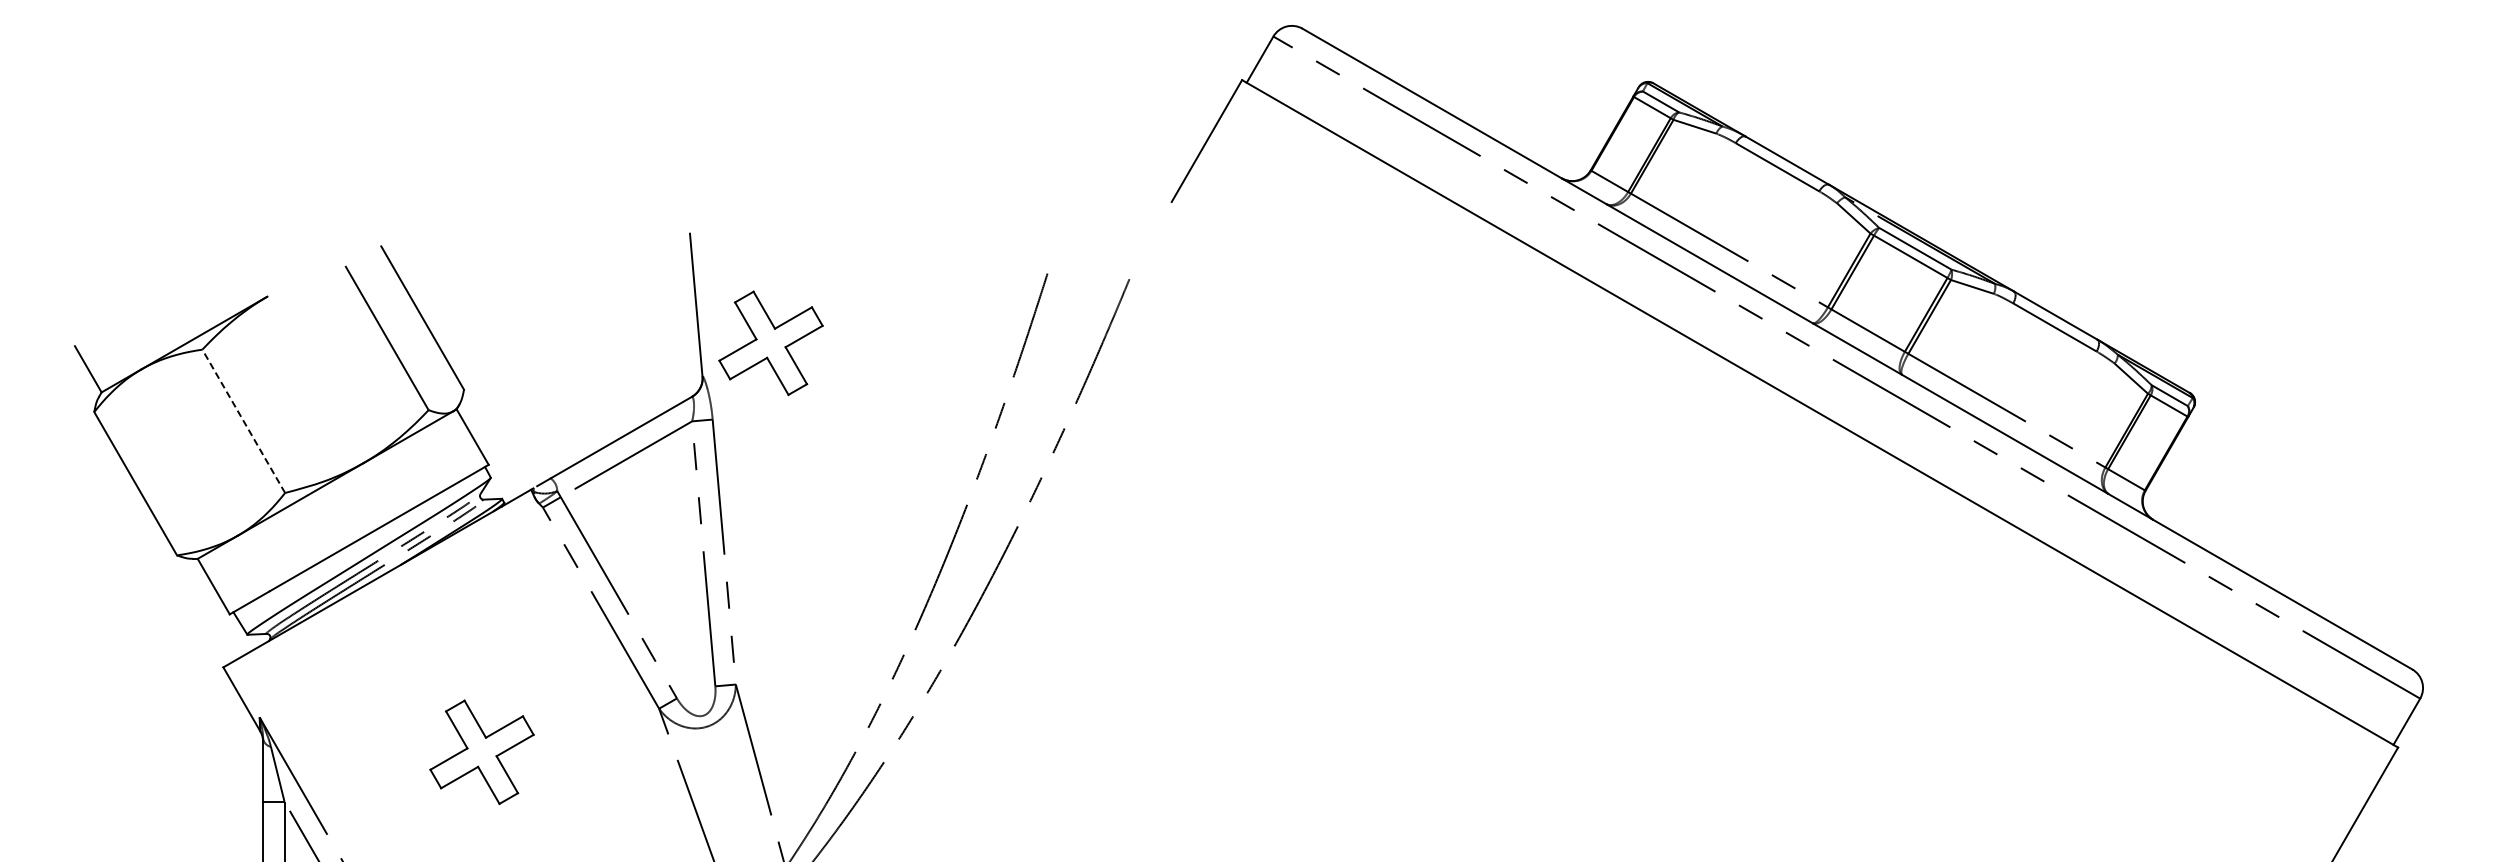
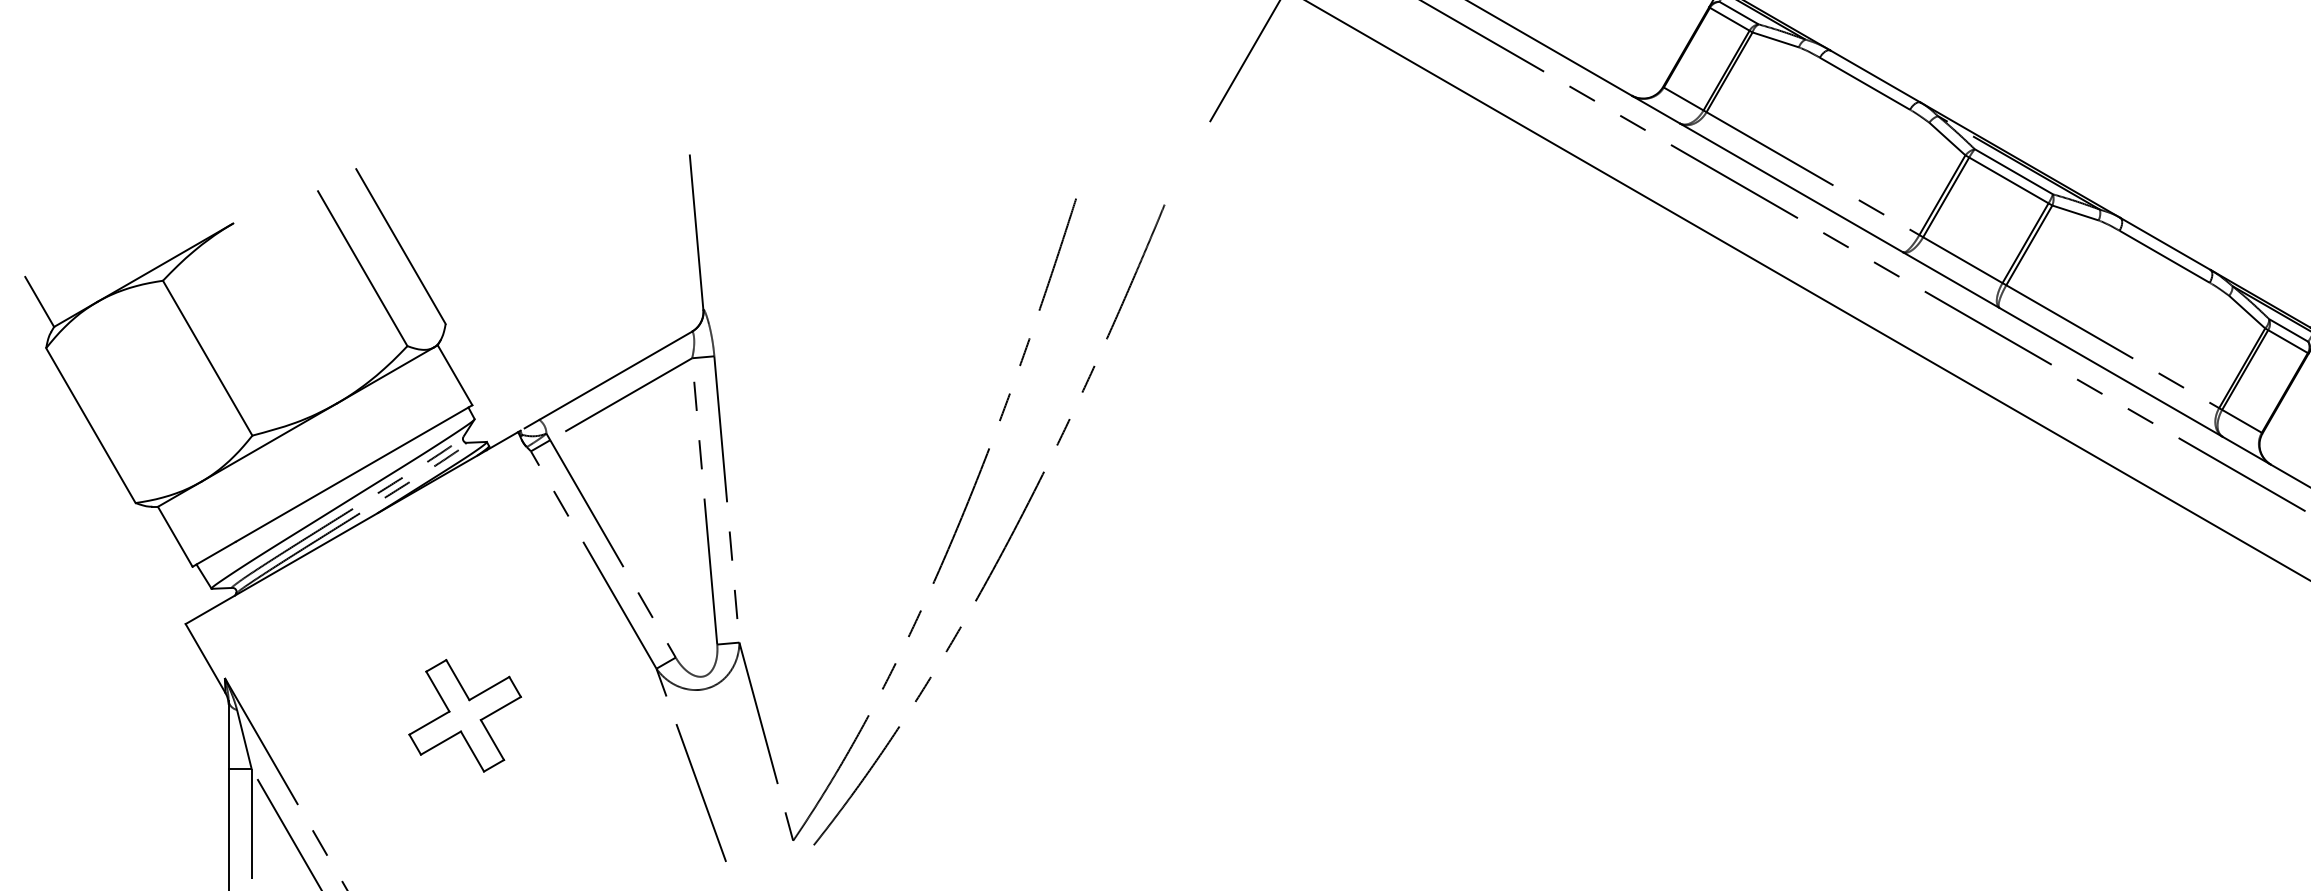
part: (770, 342) -> (776, 273), removed
line: (243, 421) -> (207, 358), dashed -> solid

